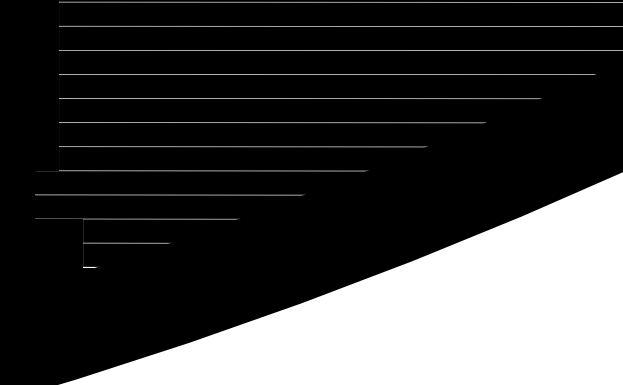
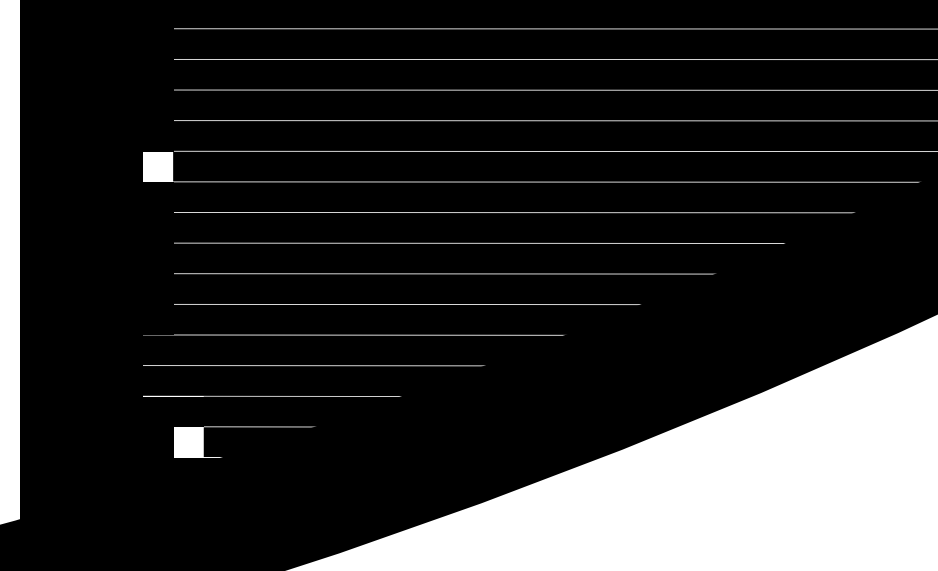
fill: (46, 38) -> (157, 166), removed
fill: (71, 255) -> (188, 442), removed

